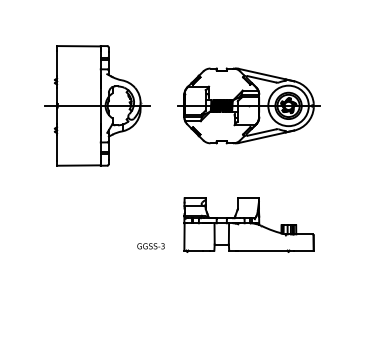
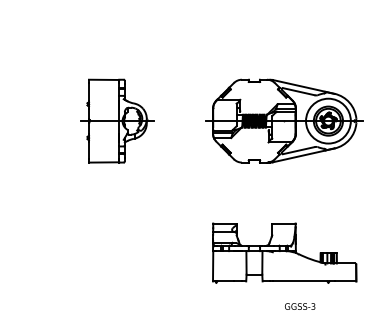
part: (97, 105) -> (116, 120), size x0.62
text: (150, 246) -> (299, 306), moved

